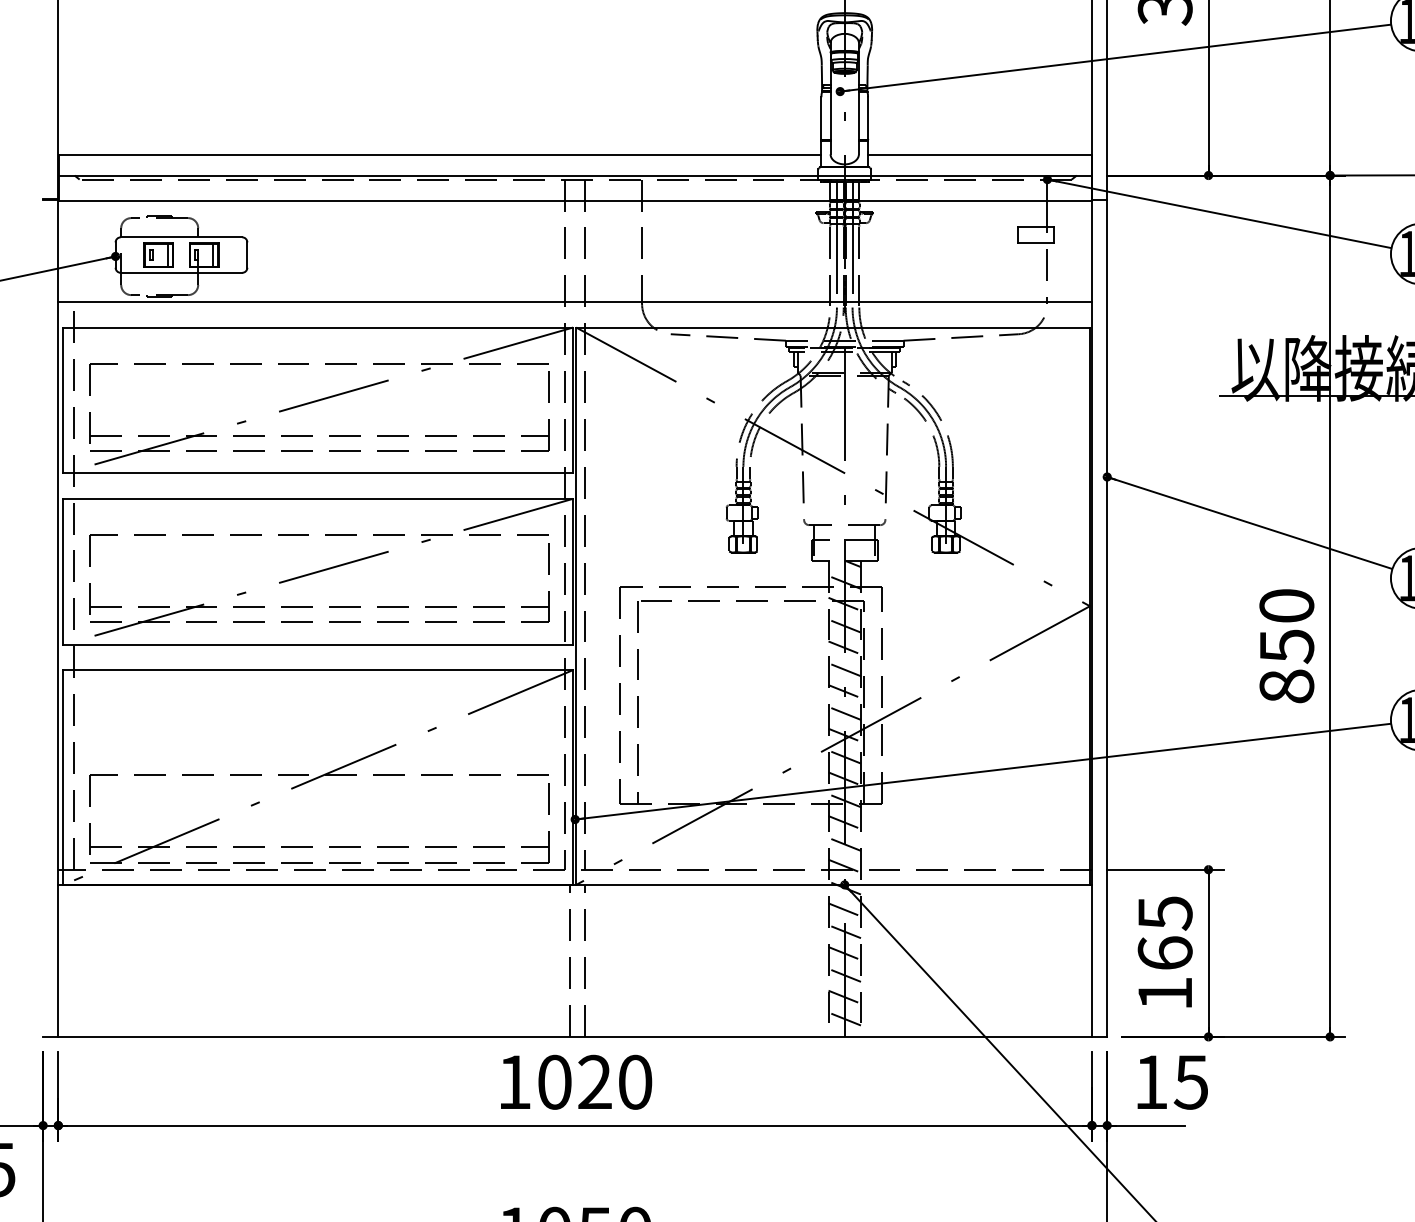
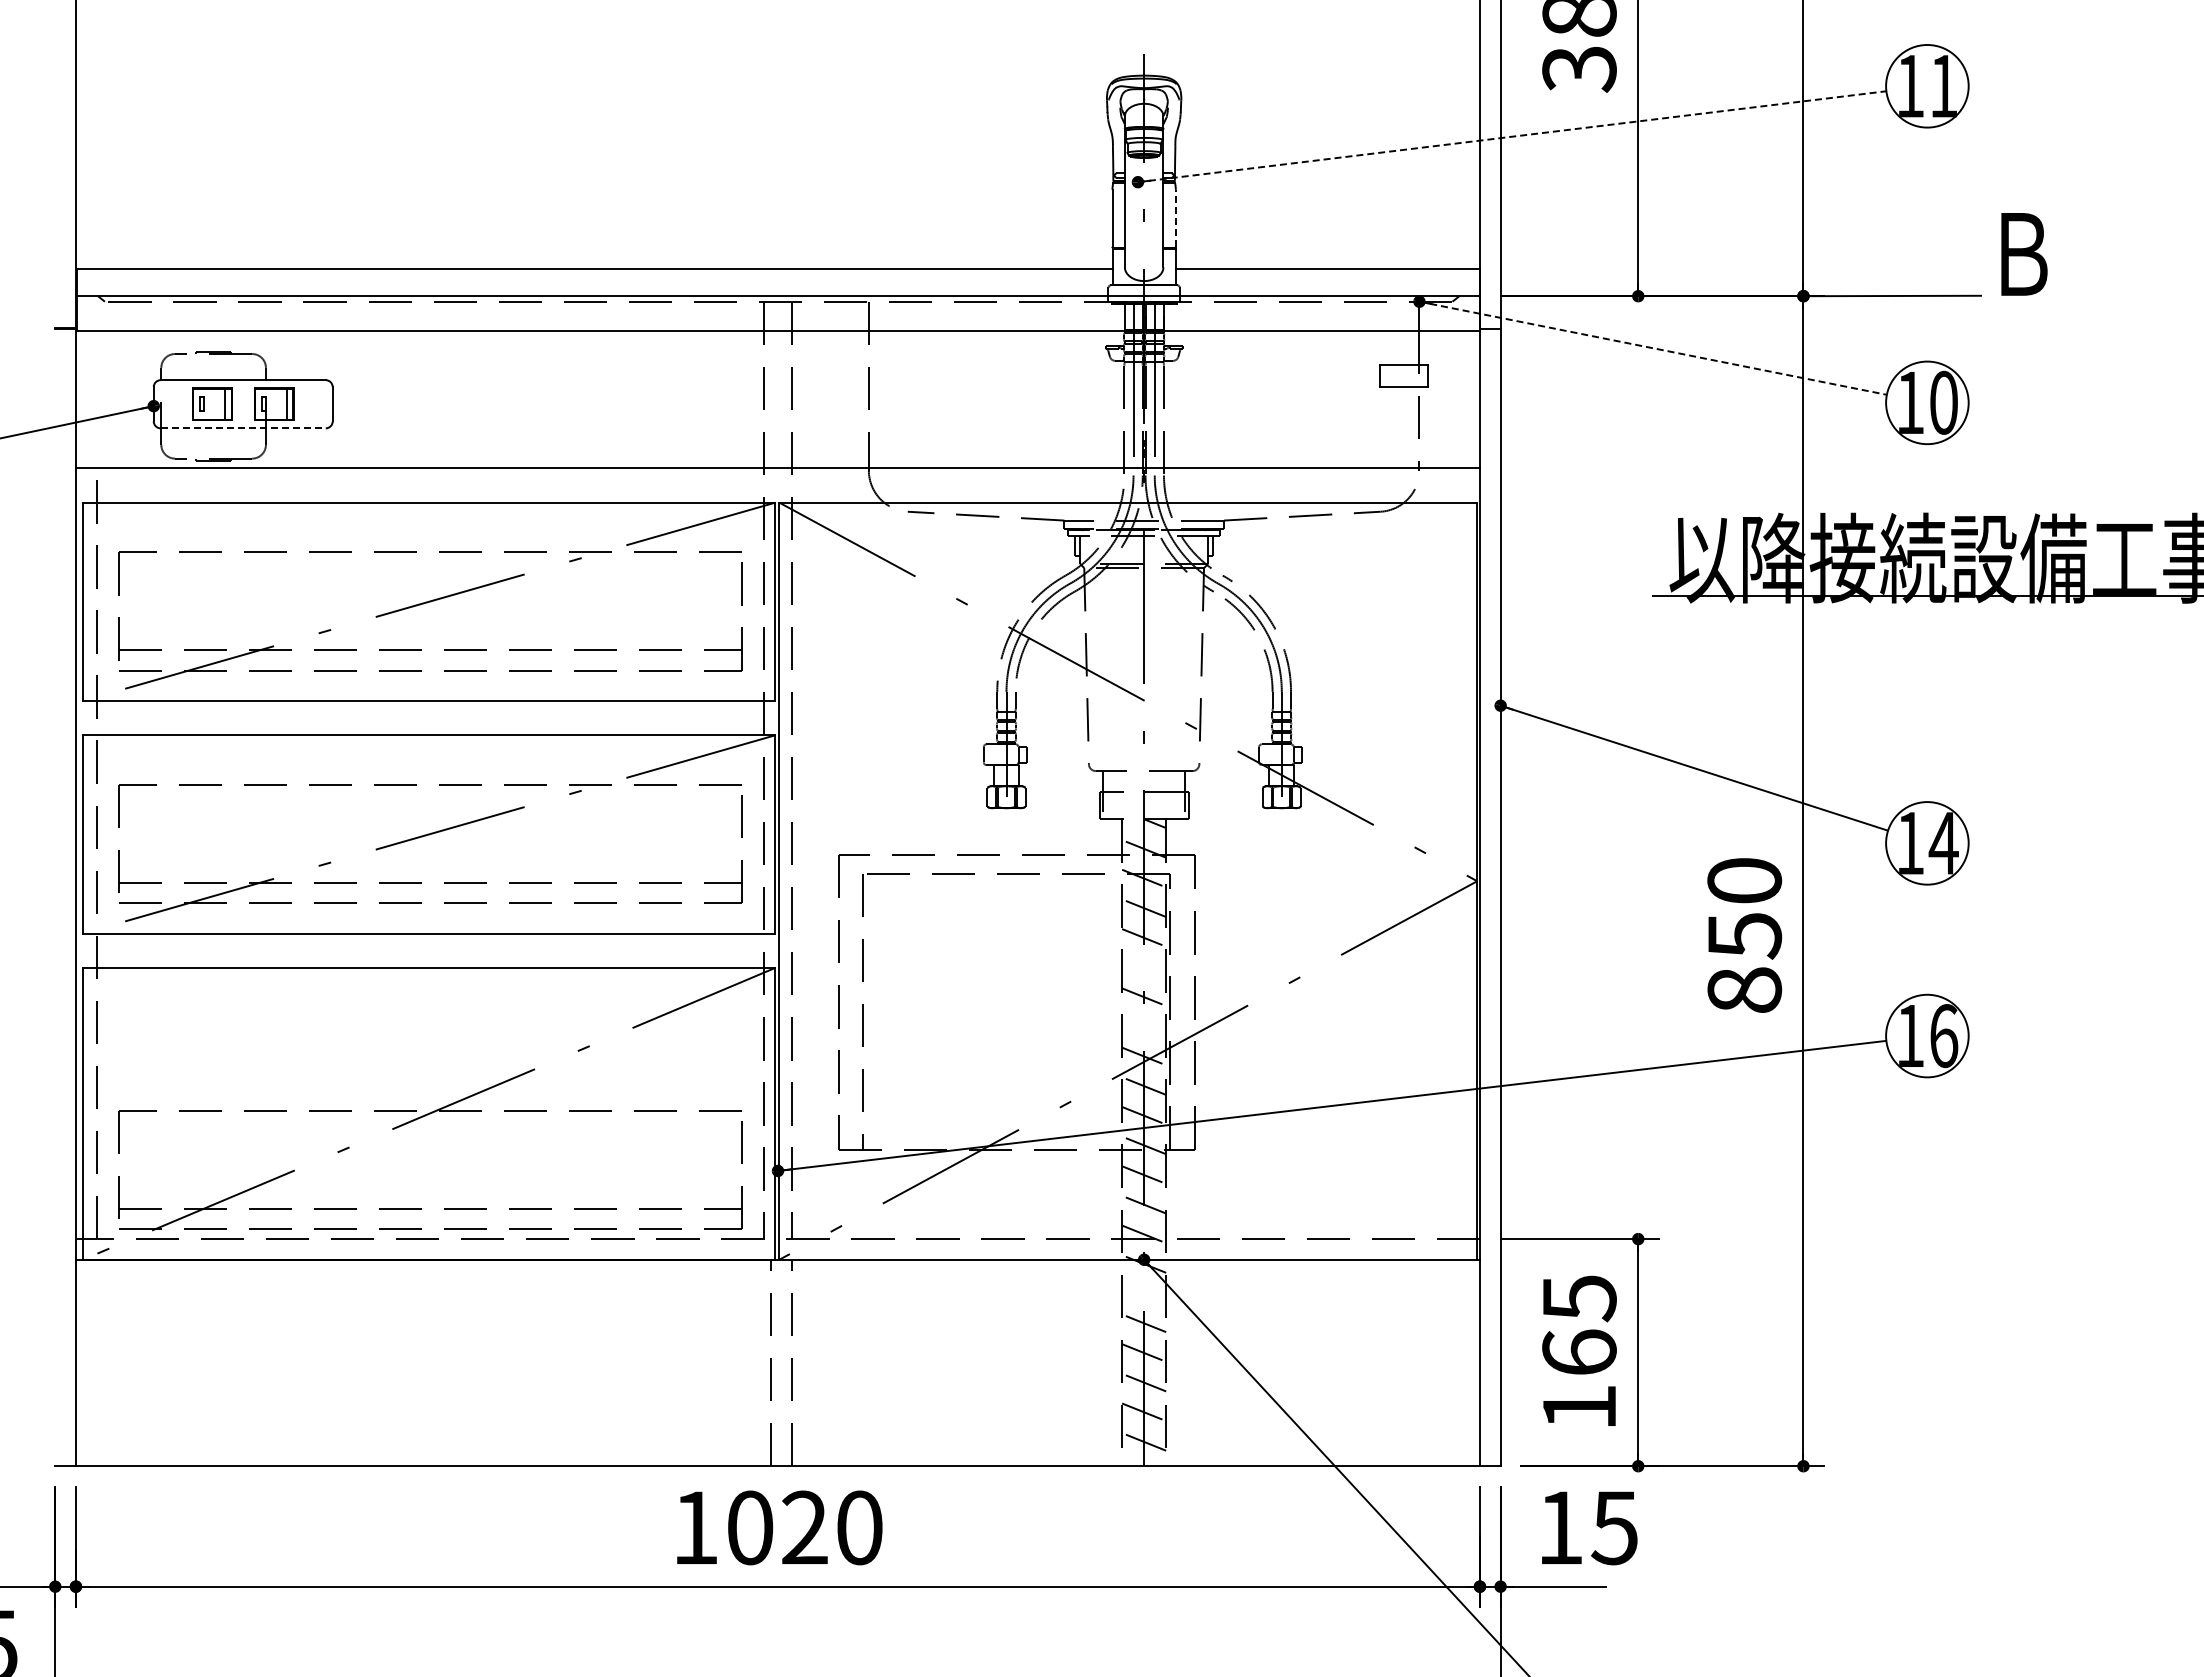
line: (1115, 57) -> (1512, 136), solid -> dashed
line: (867, 118) -> (1175, 218), solid -> dashed
line: (1219, 214) -> (1653, 348), solid -> dashed
line: (181, 272) -> (243, 428), solid -> dashed
line: (845, 669) -> (1144, 967), removed
line: (845, 713) -> (1144, 1026), removed
line: (845, 909) -> (1144, 1293), removed

